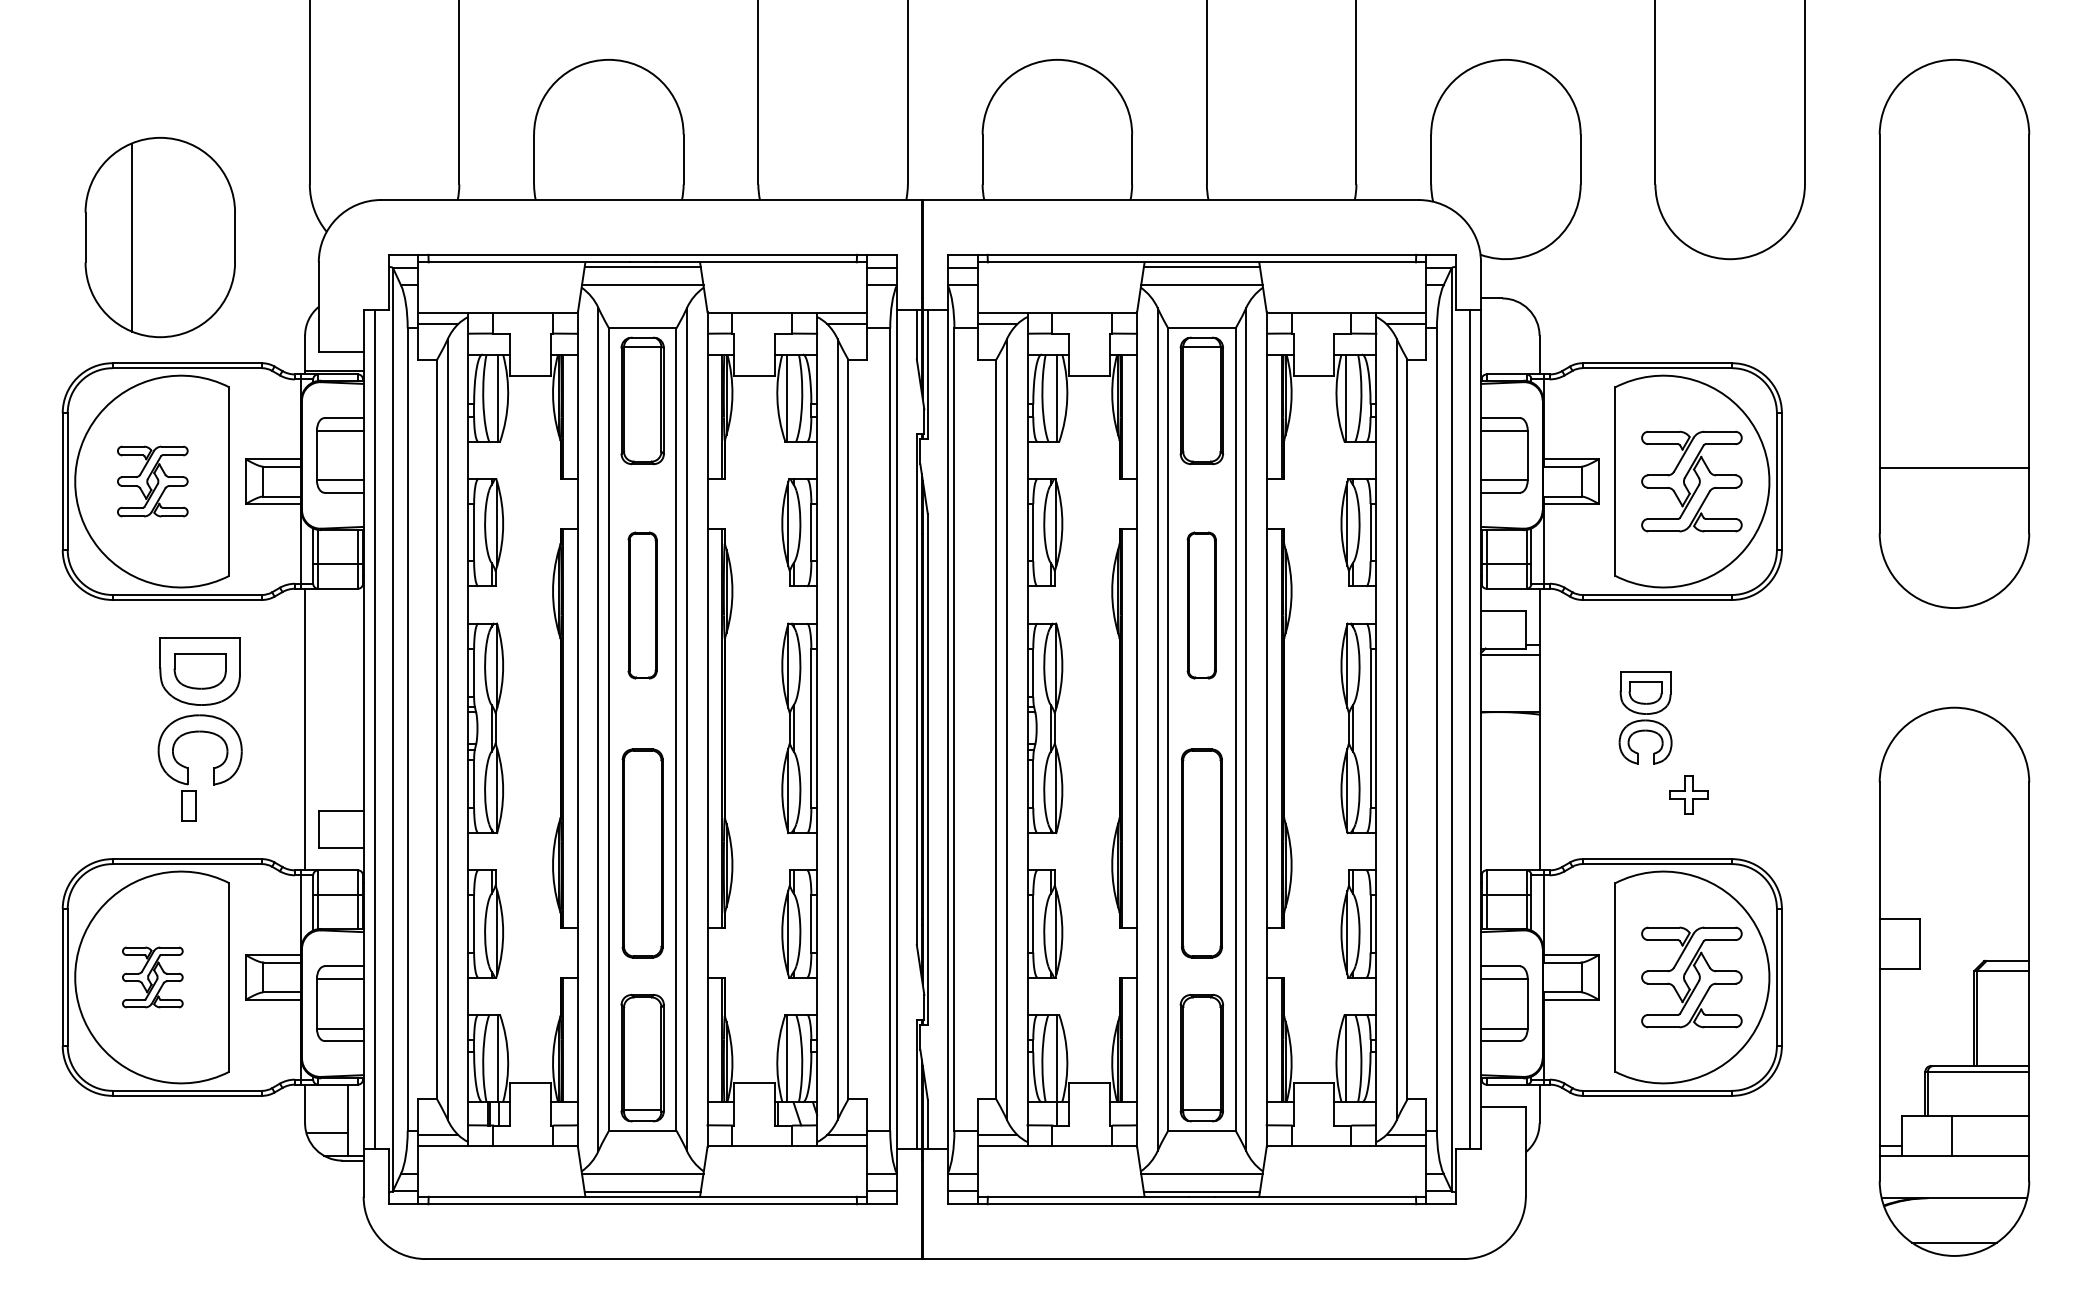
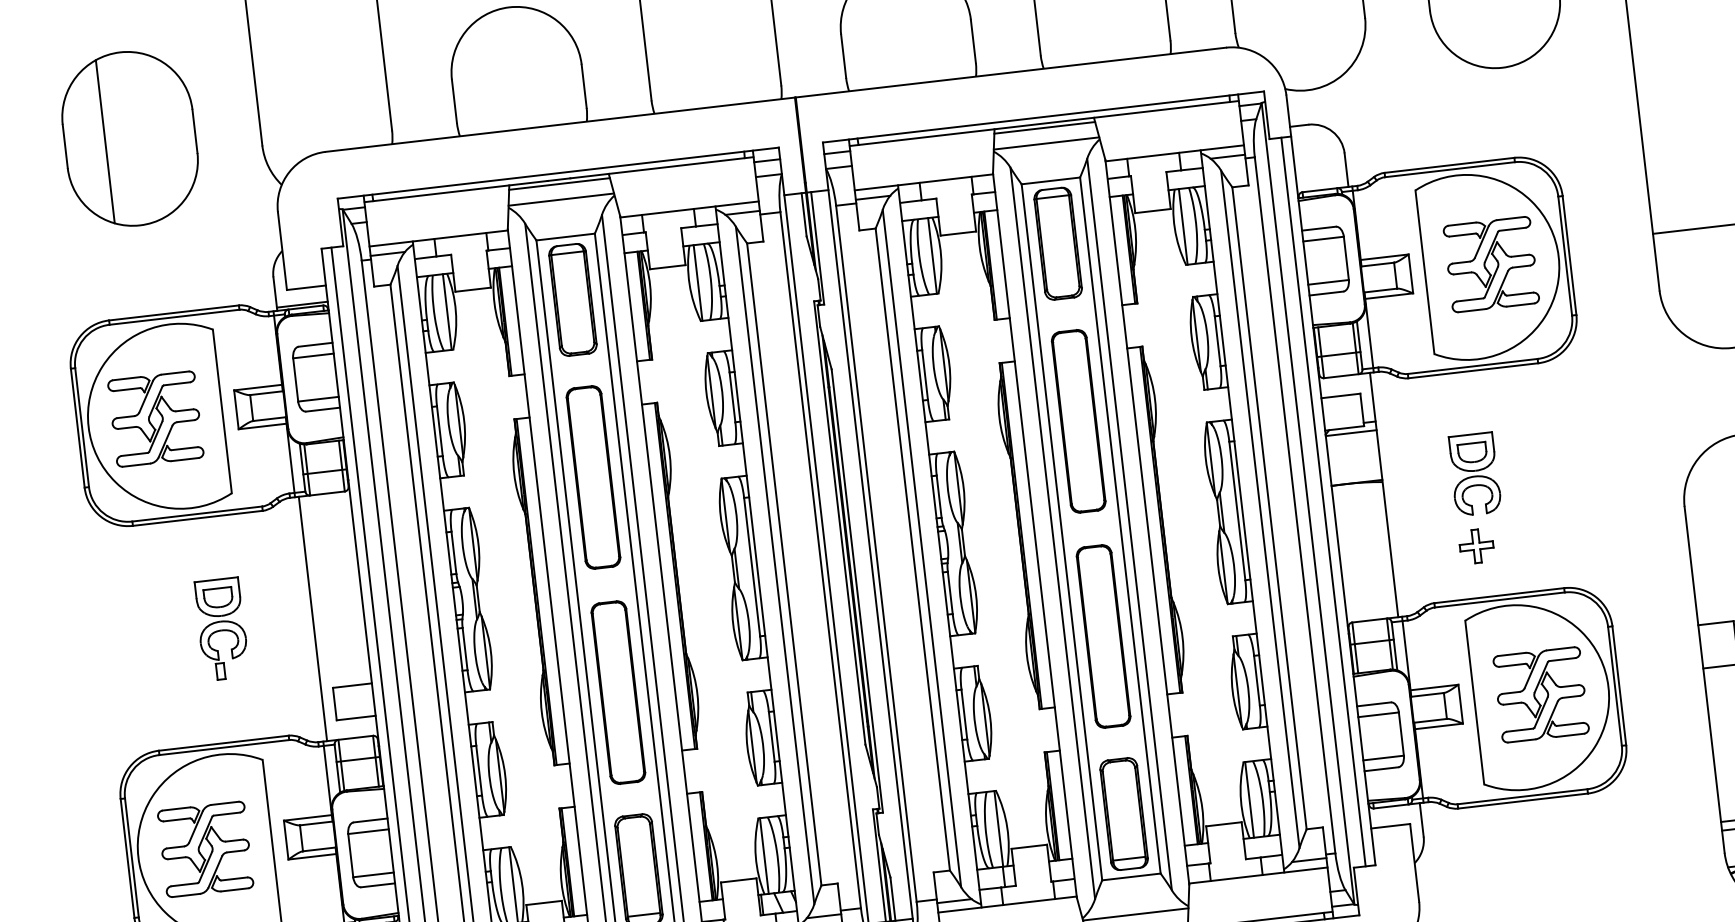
part: (159, 237) -> (129, 138), moved
part: (152, 481) -> (155, 419), size x1.43
part: (642, 605) -> (593, 477), size x1.43
part: (1201, 605) -> (1078, 421), size x1.43
part: (200, 728) -> (222, 628), size x0.62
part: (1688, 794) -> (1476, 545), moved
part: (152, 977) -> (205, 849), size x1.67

